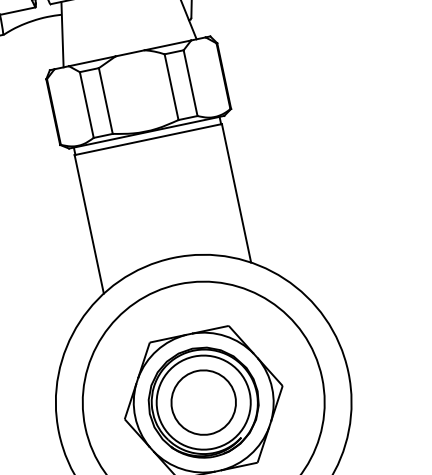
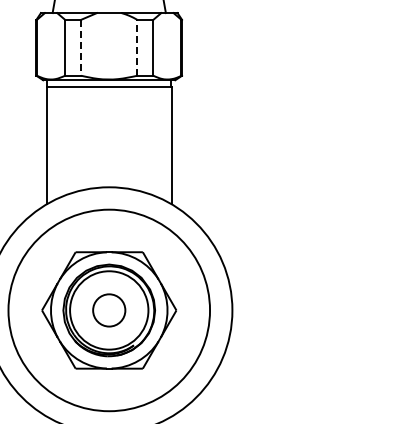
line: (171, 86) -> (137, 47), solid -> dashed
line: (106, 100) -> (81, 47), solid -> dashed
circle: (204, 402) -> (109, 310), size x0.6

